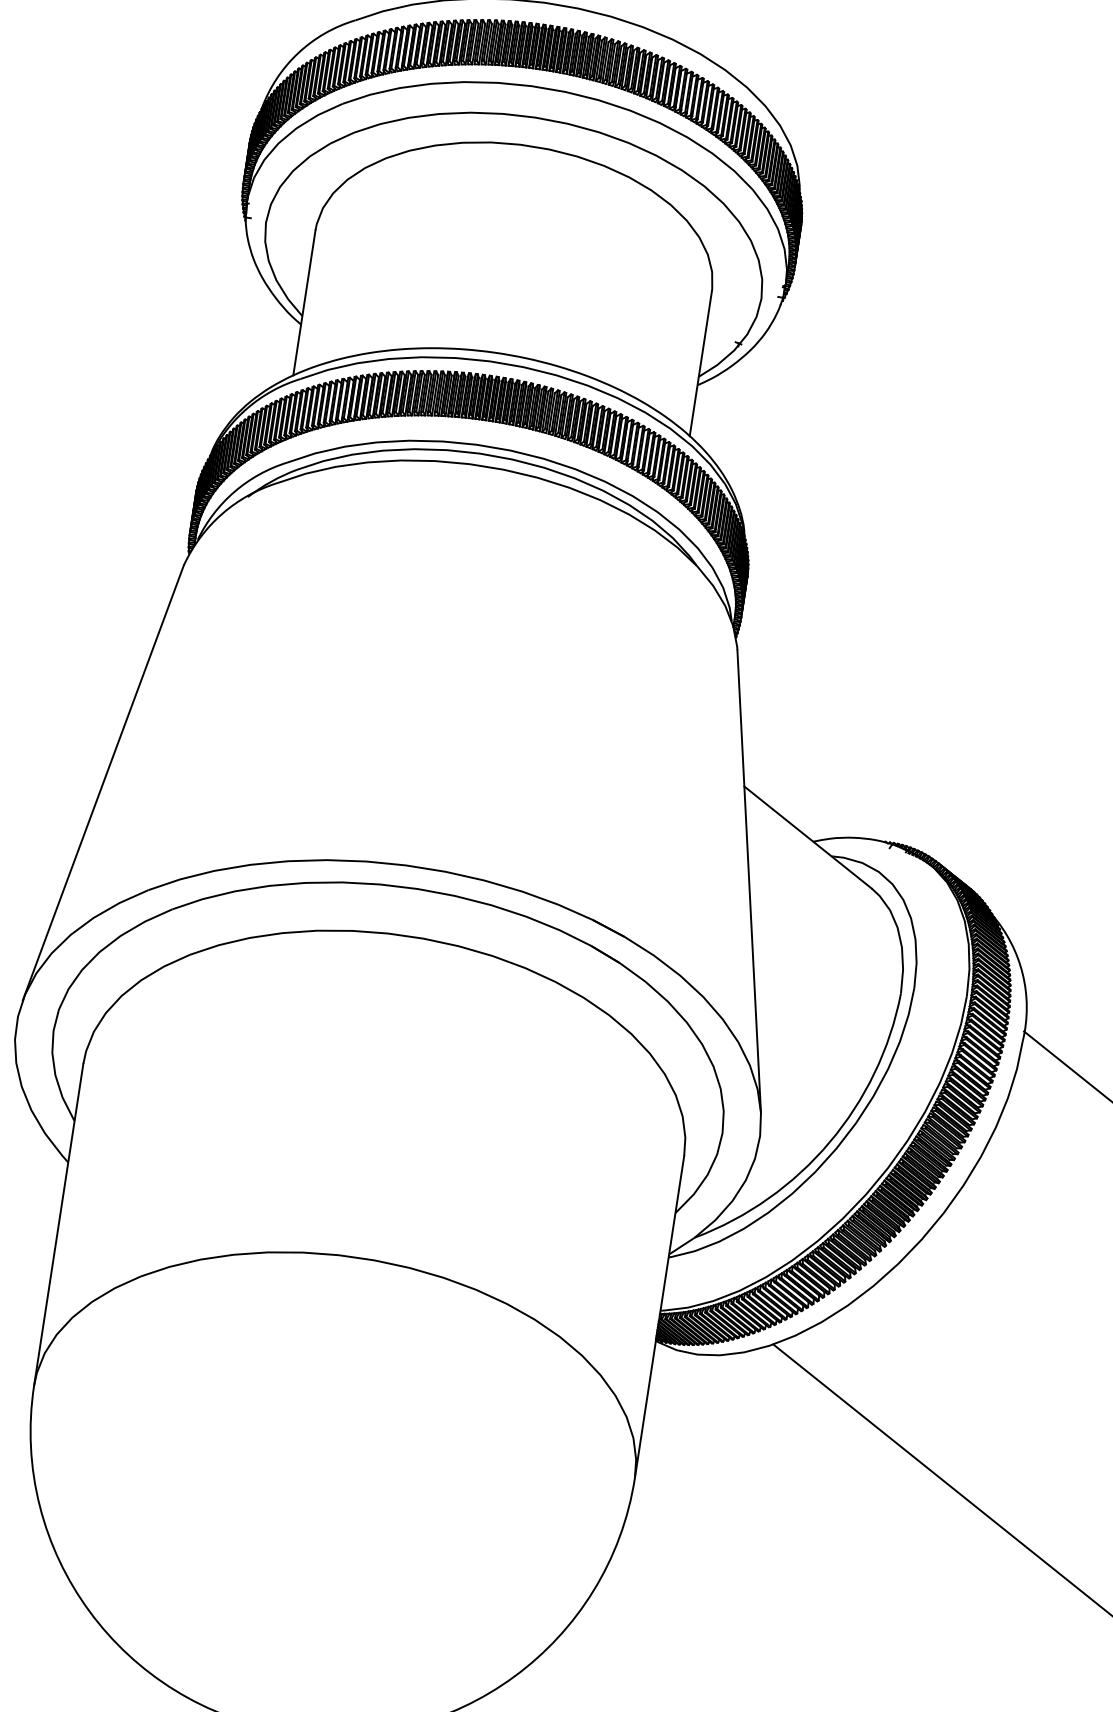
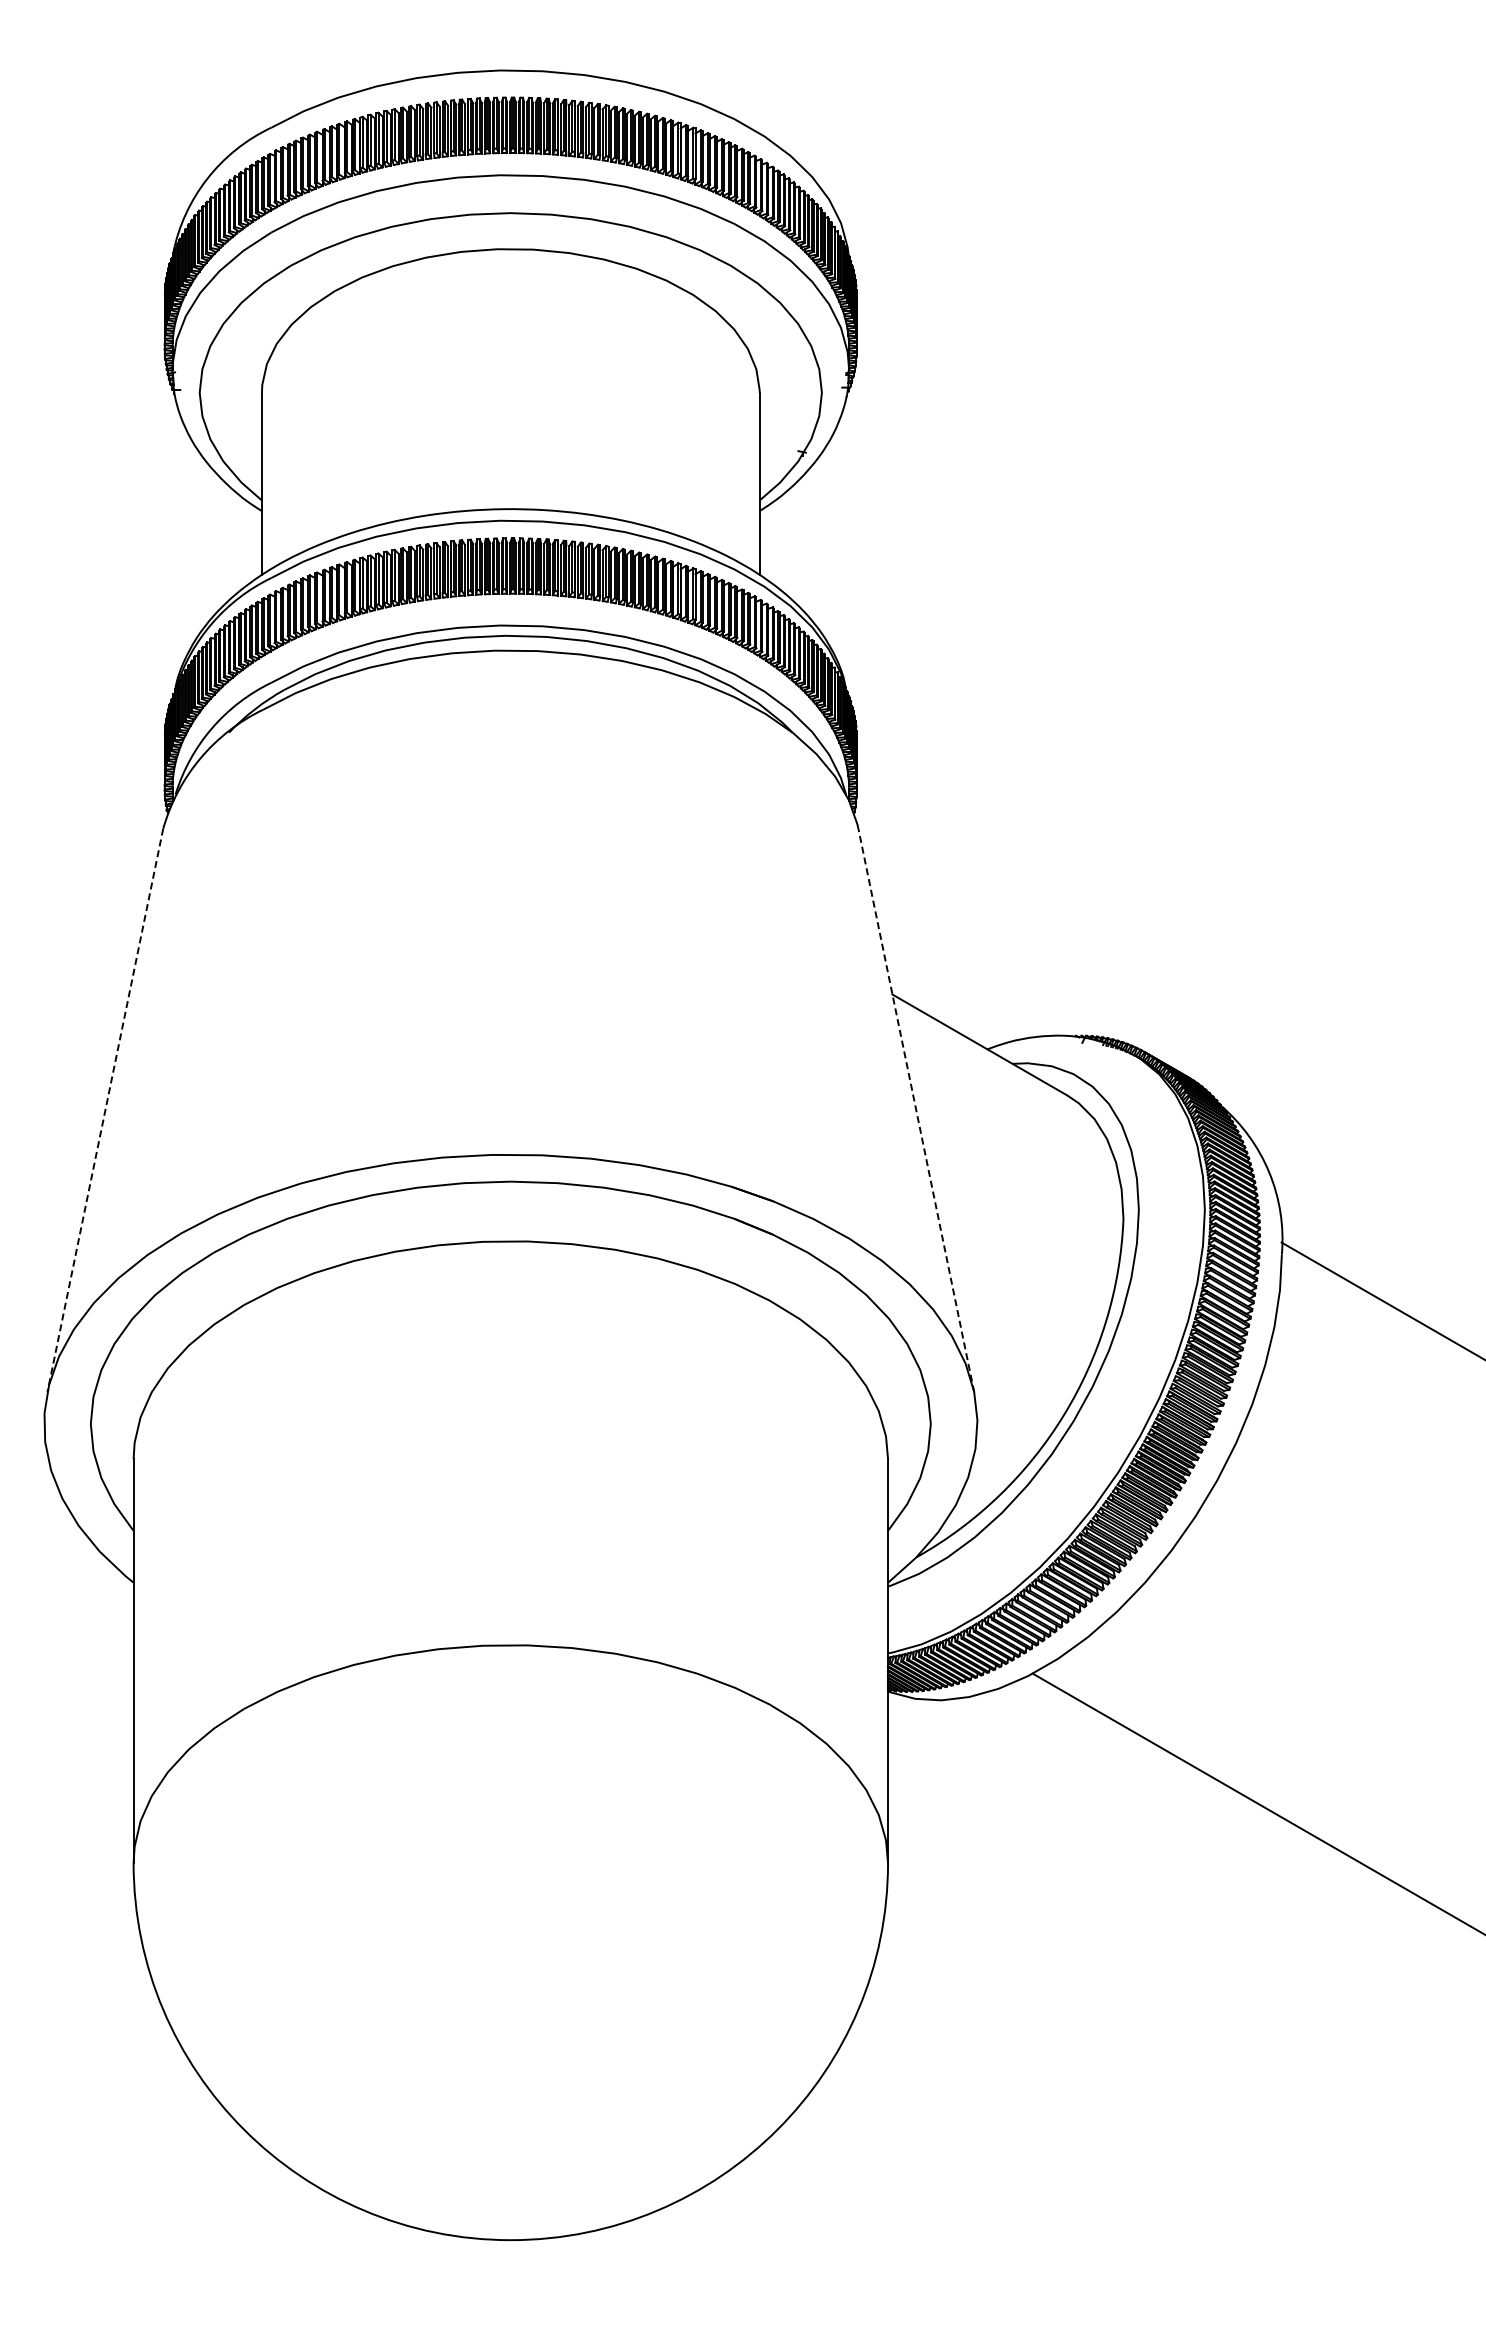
line: (103, 782) -> (105, 1110), solid -> dashed
line: (749, 881) -> (916, 1110), solid -> dashed

